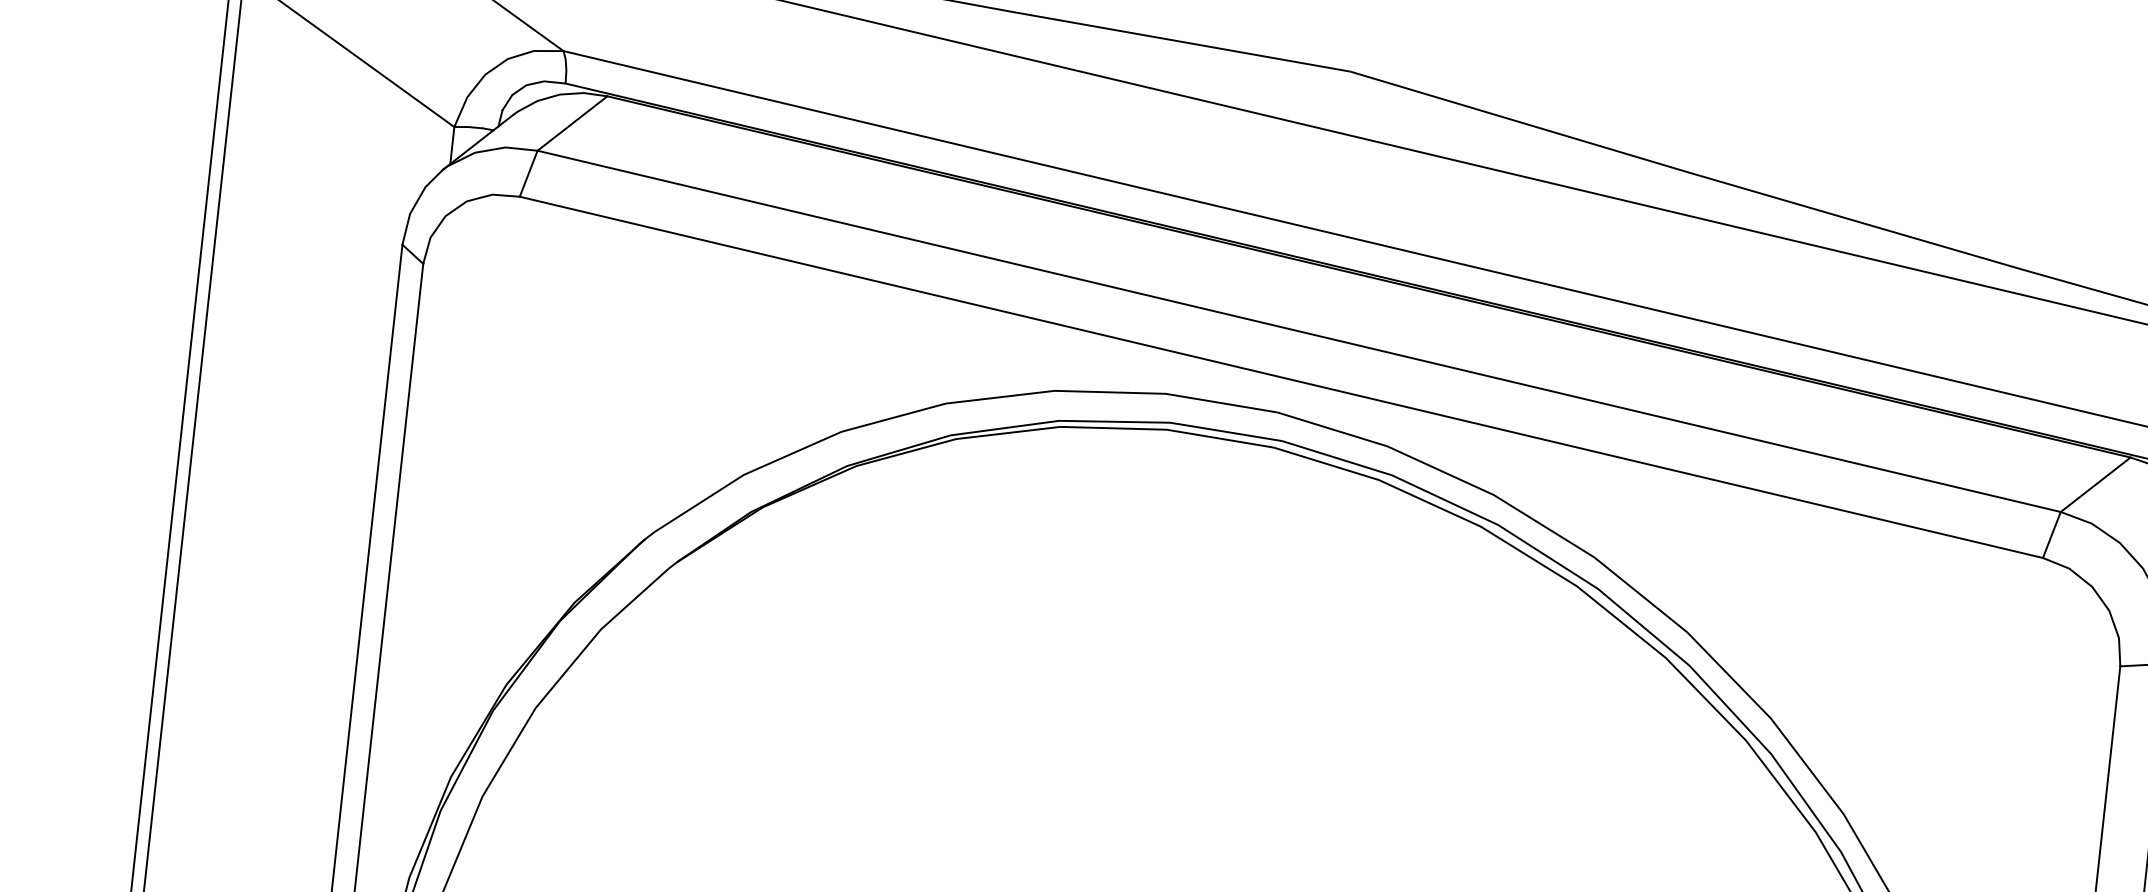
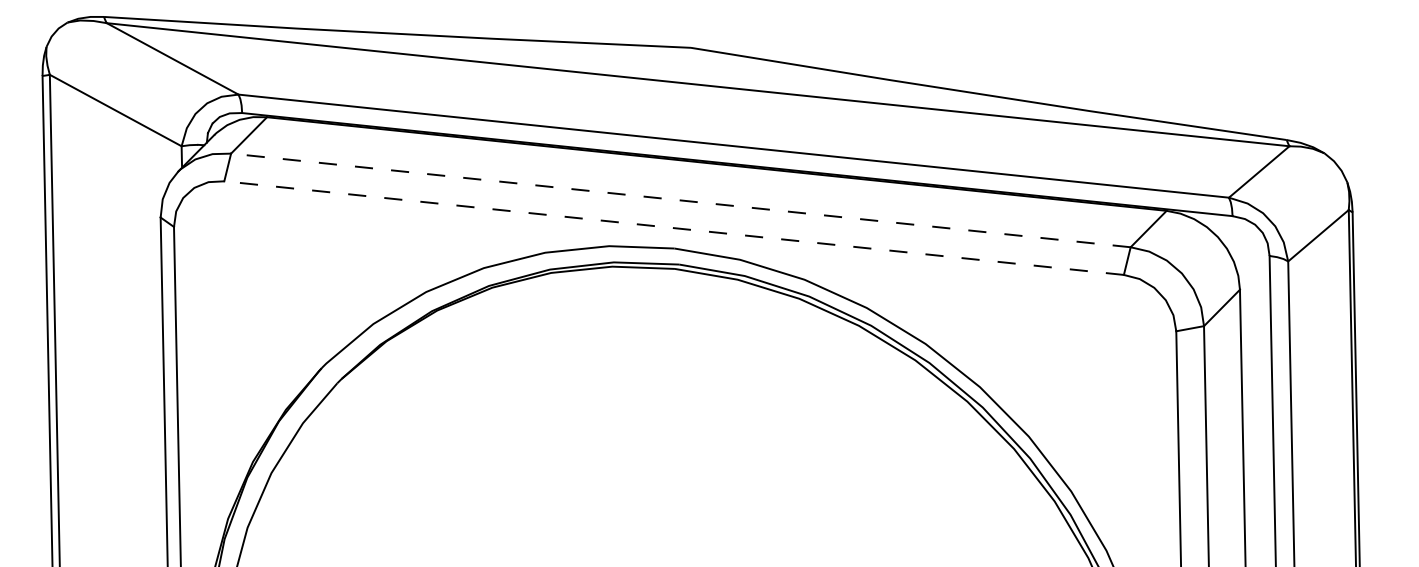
line: (1298, 331) -> (680, 200), solid -> dashed
line: (1280, 377) -> (673, 228), solid -> dashed

